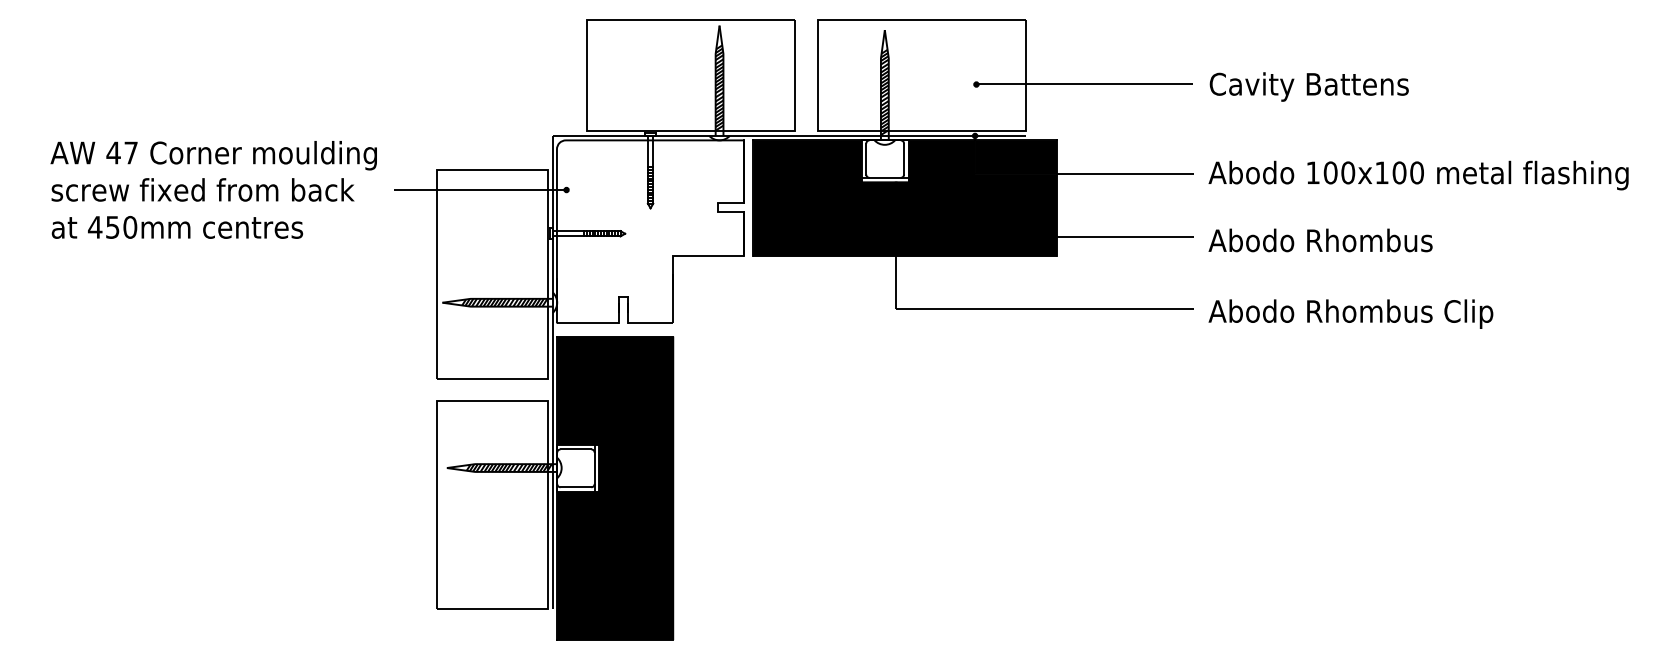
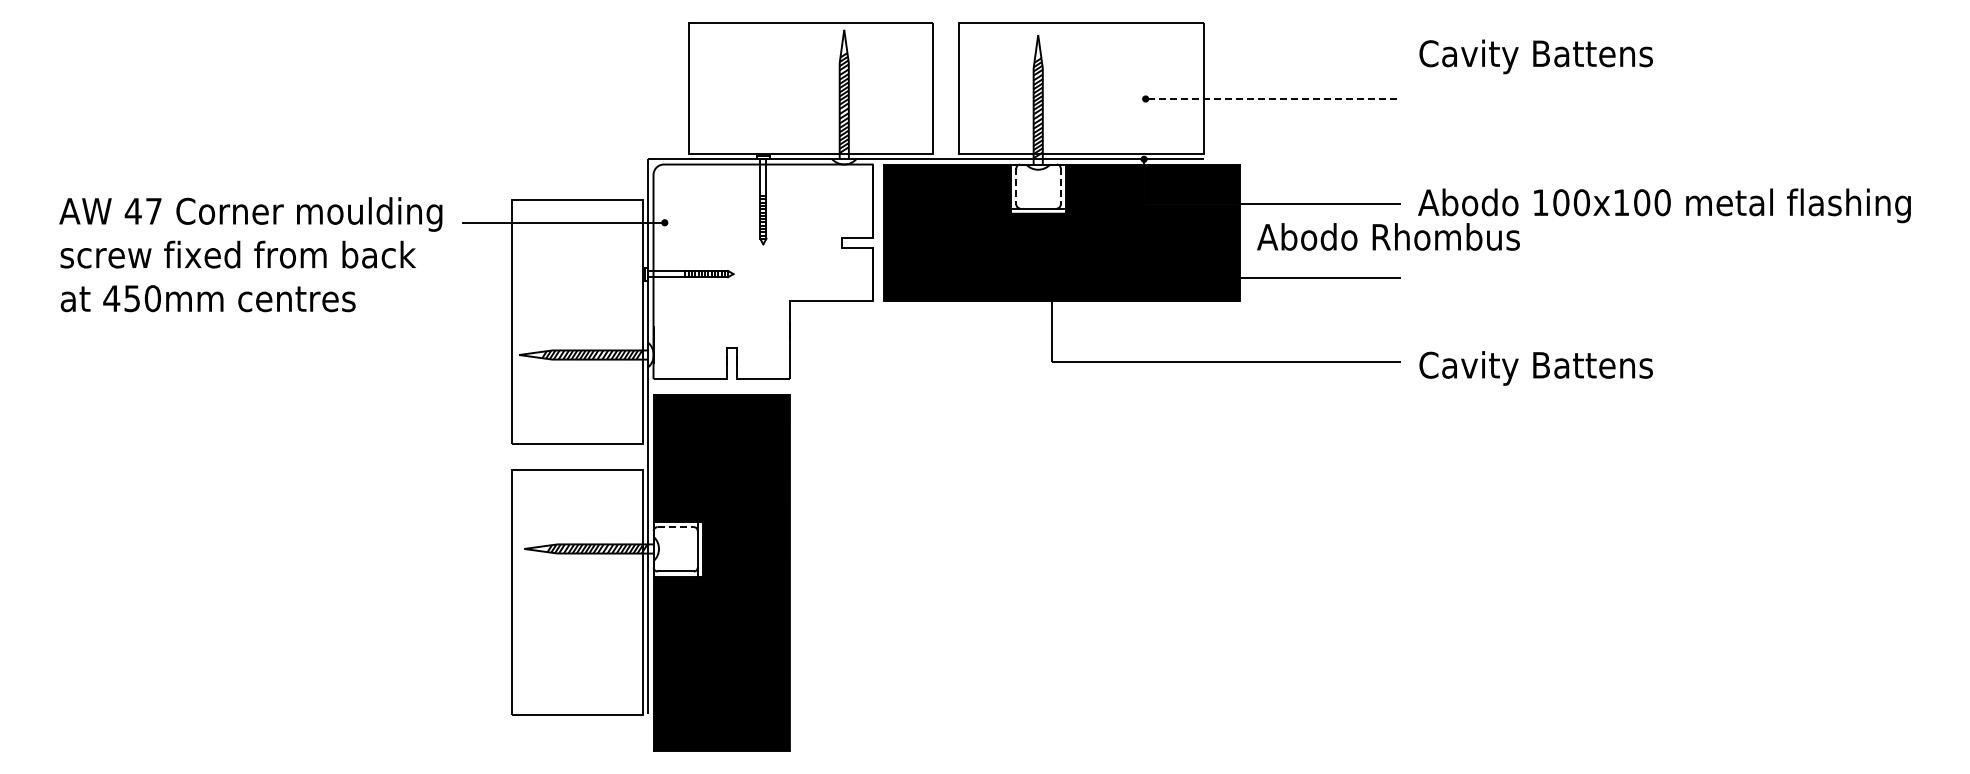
line: (1086, 84) -> (1274, 98), solid -> dashed
text: (1308, 86) -> (1535, 56), moved
line: (866, 159) -> (1016, 186), solid -> dashed
line: (903, 159) -> (1060, 186), solid -> dashed
text: (213, 189) -> (250, 254), moved
text: (1320, 240) -> (1388, 236), moved
text: (1351, 314) -> (1585, 368), Abodo Rhombus Clip -> Cavity Battens
line: (576, 449) -> (676, 527), solid -> dashed

